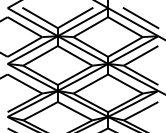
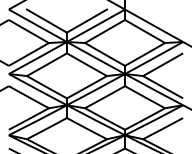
line: (141, 17) -> (163, 20), removed

